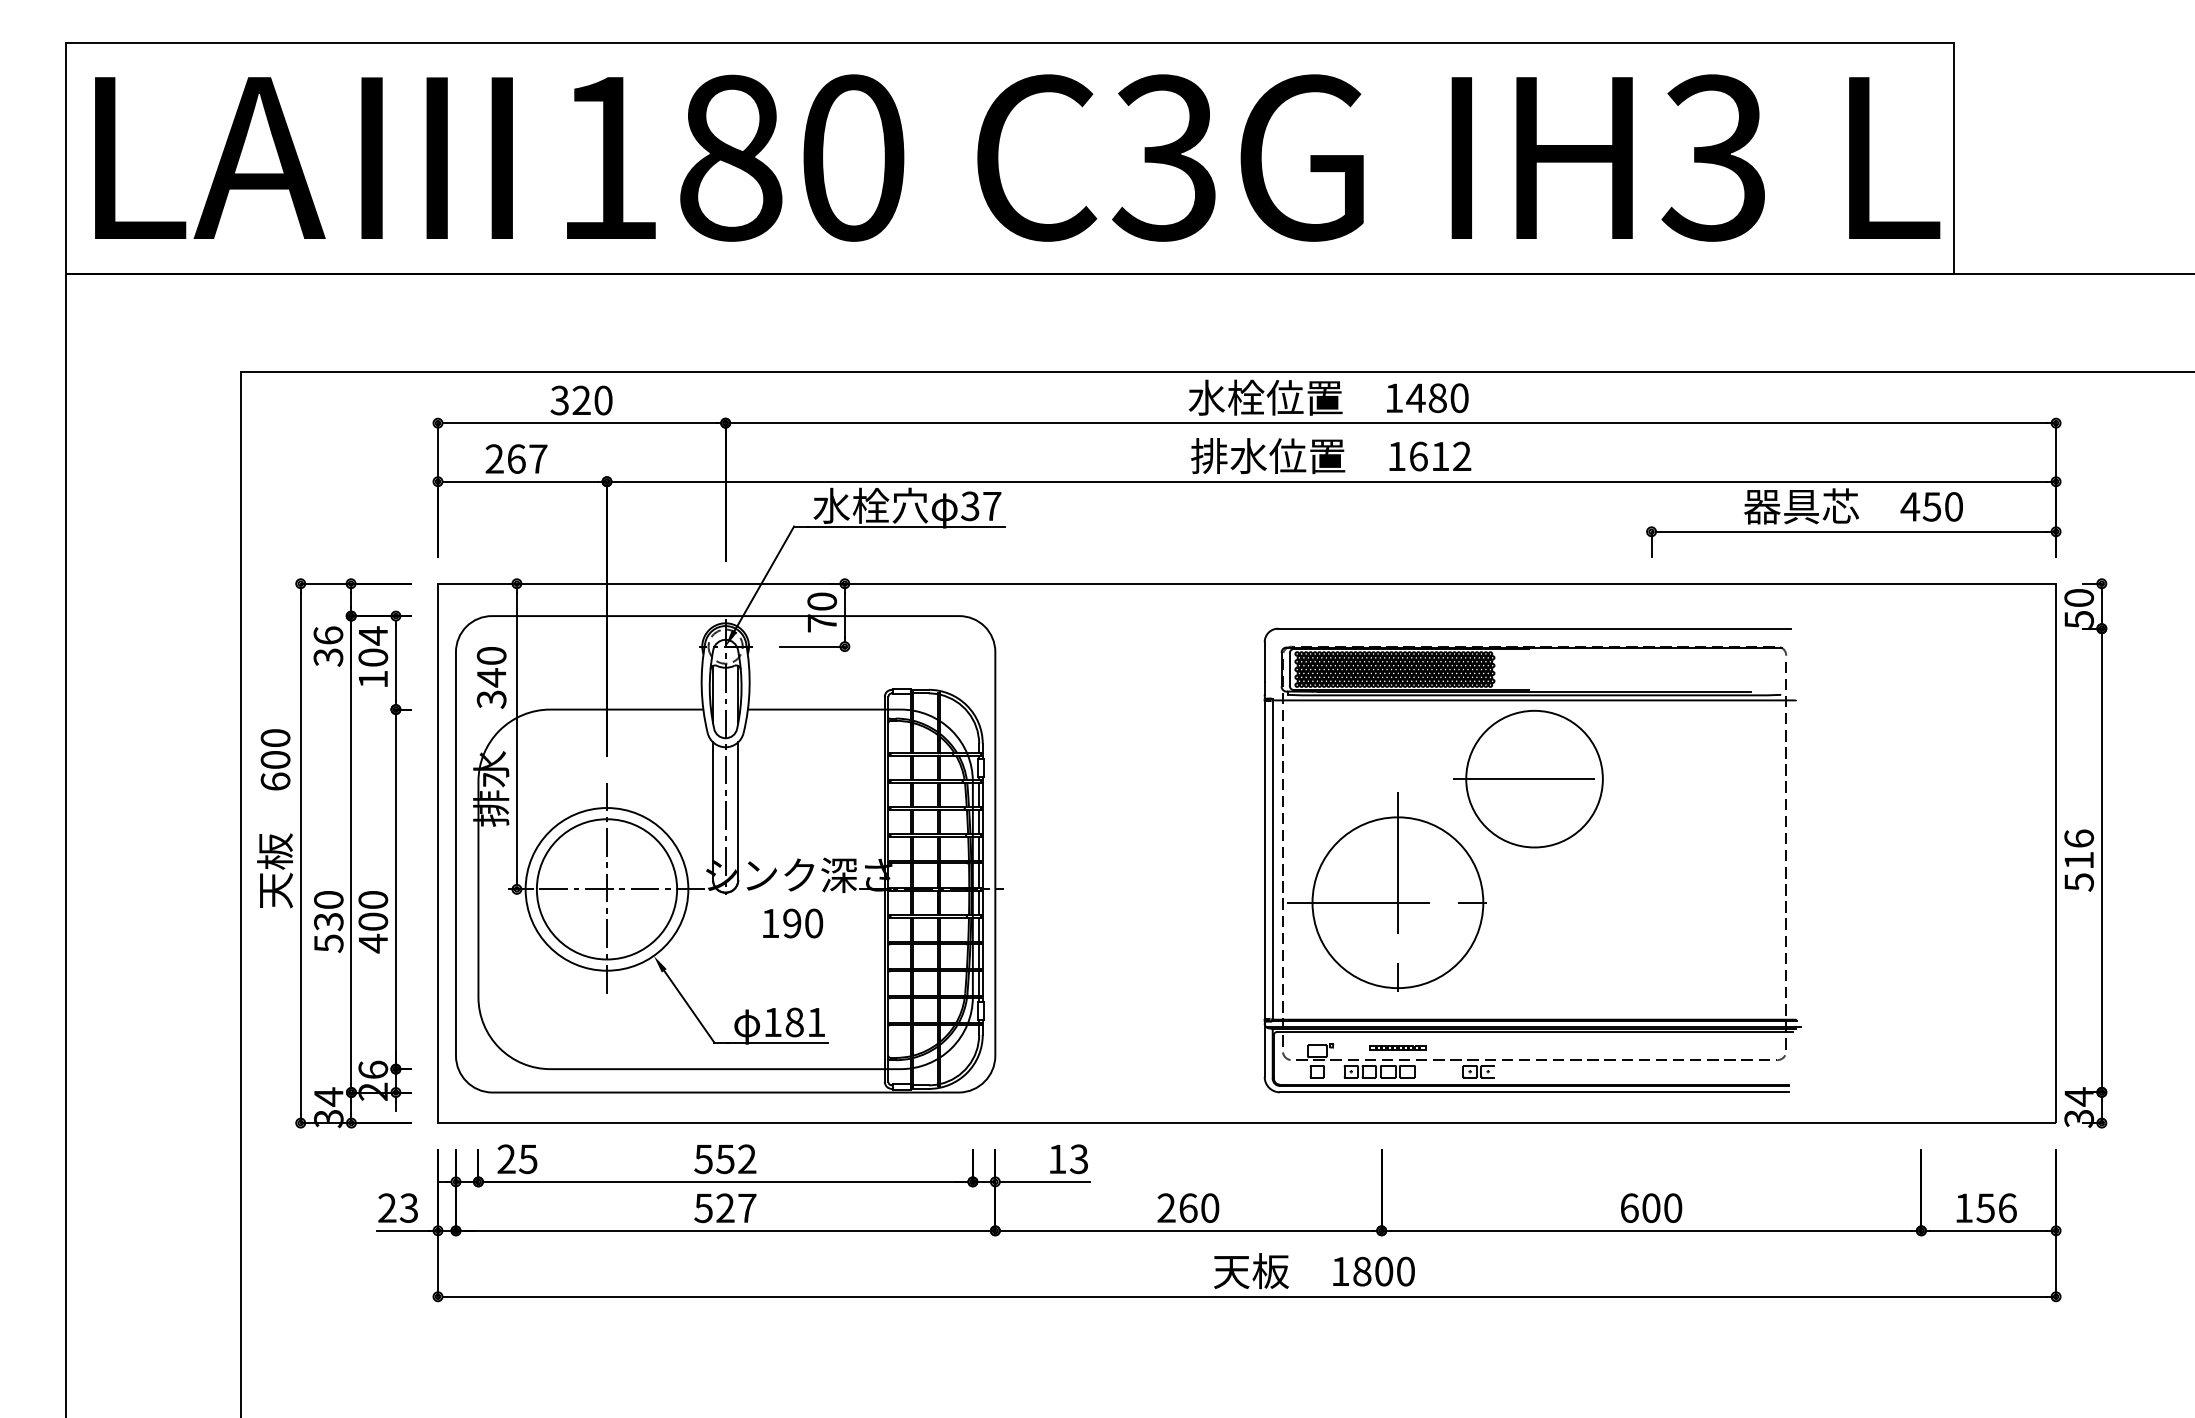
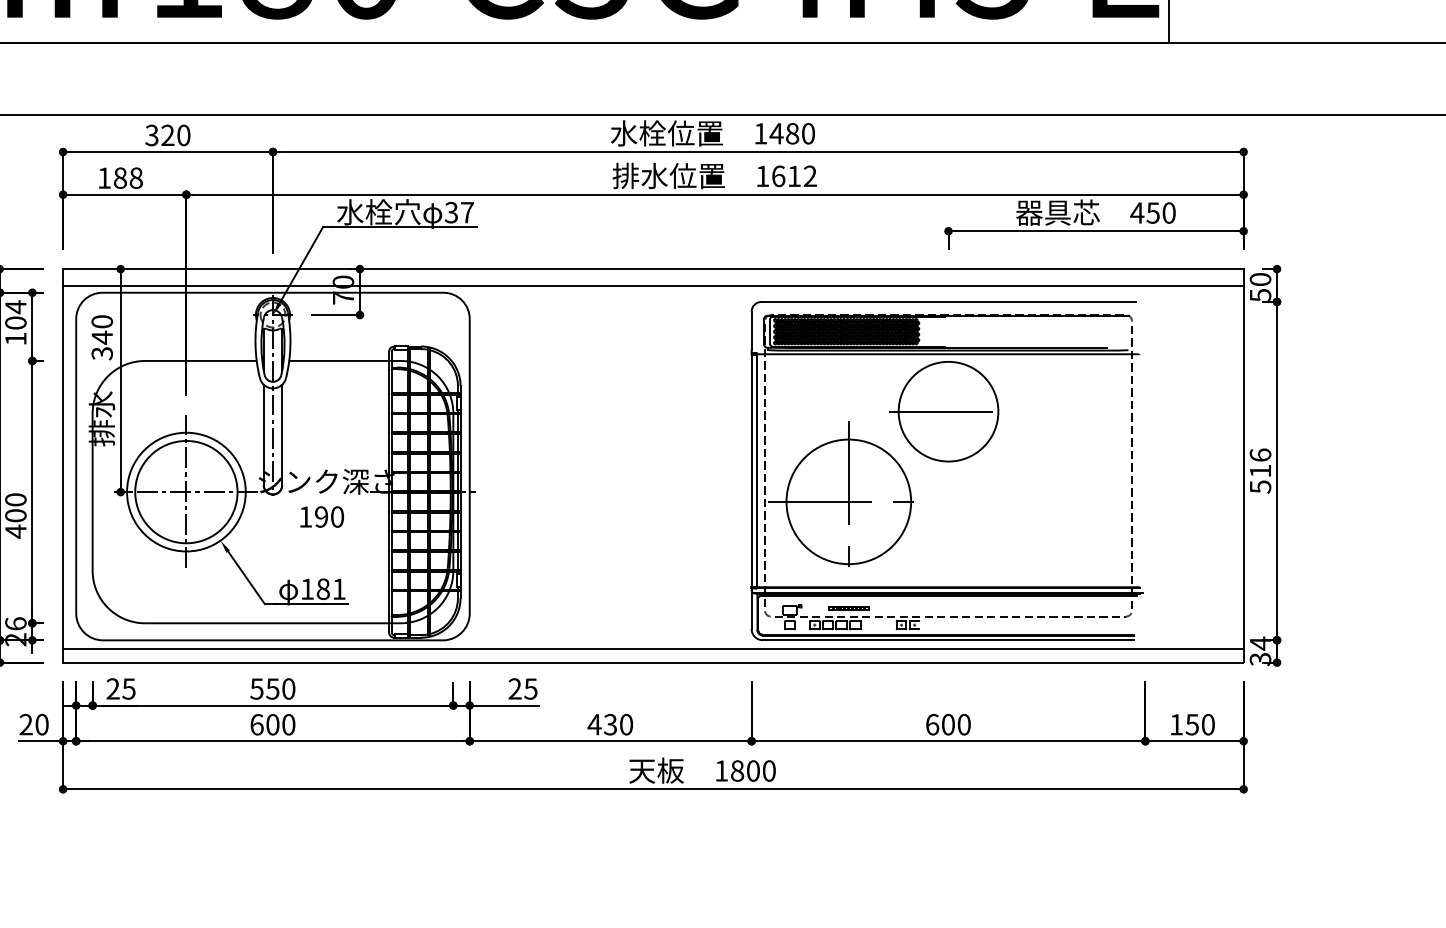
text: (516, 458) -> (120, 177), 267 -> 188
line: (1247, 606) -> (653, 285), added
part: (1532, 848) -> (947, 462), moved
line: (1247, 1104) -> (653, 649), added
text: (1068, 1158) -> (523, 688), 13 -> 25
text: (747, 1159) -> (288, 689), 552 -> 550
text: (408, 1207) -> (41, 724), 23 -> 20
text: (1176, 1207) -> (601, 724), 260 -> 430
text: (2007, 1207) -> (1208, 724), 156 -> 150
text: (725, 1208) -> (272, 724), 527 -> 600

